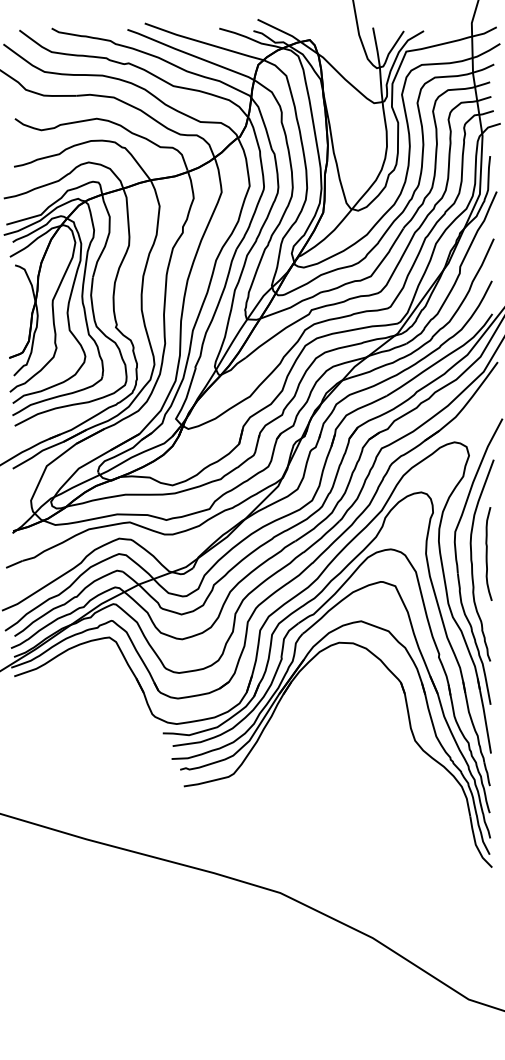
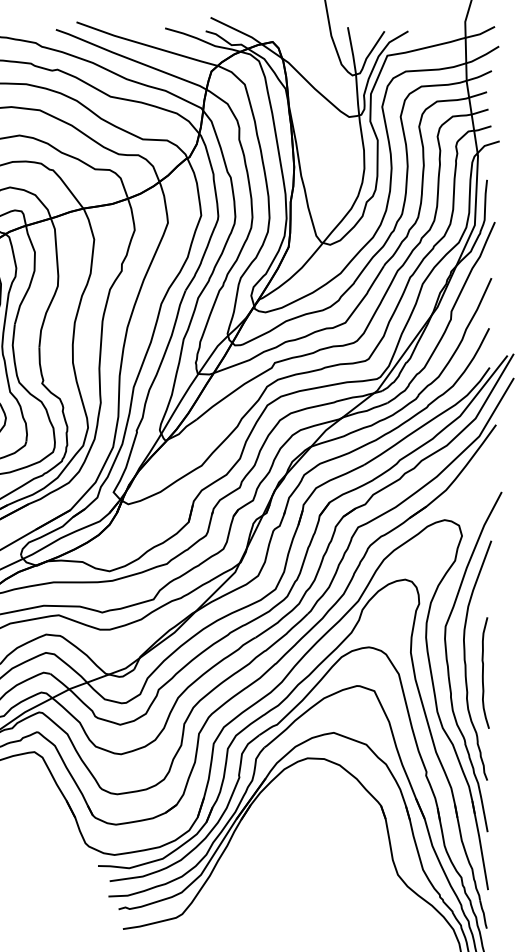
curve: (487, 553) -> (483, 672), moved

